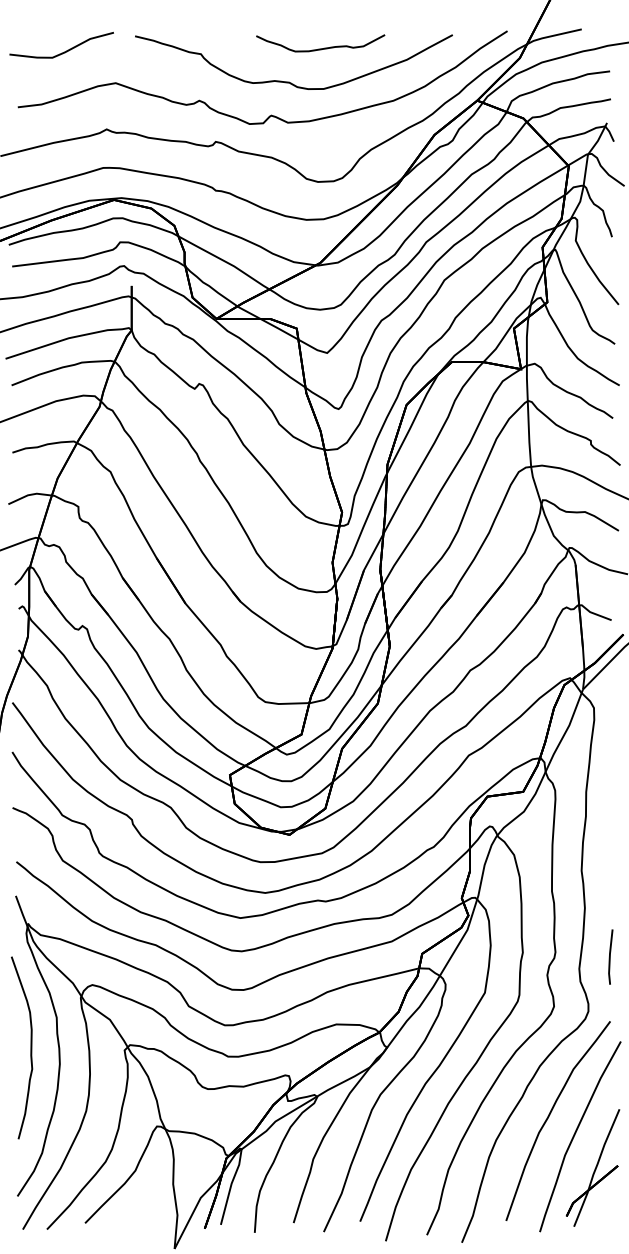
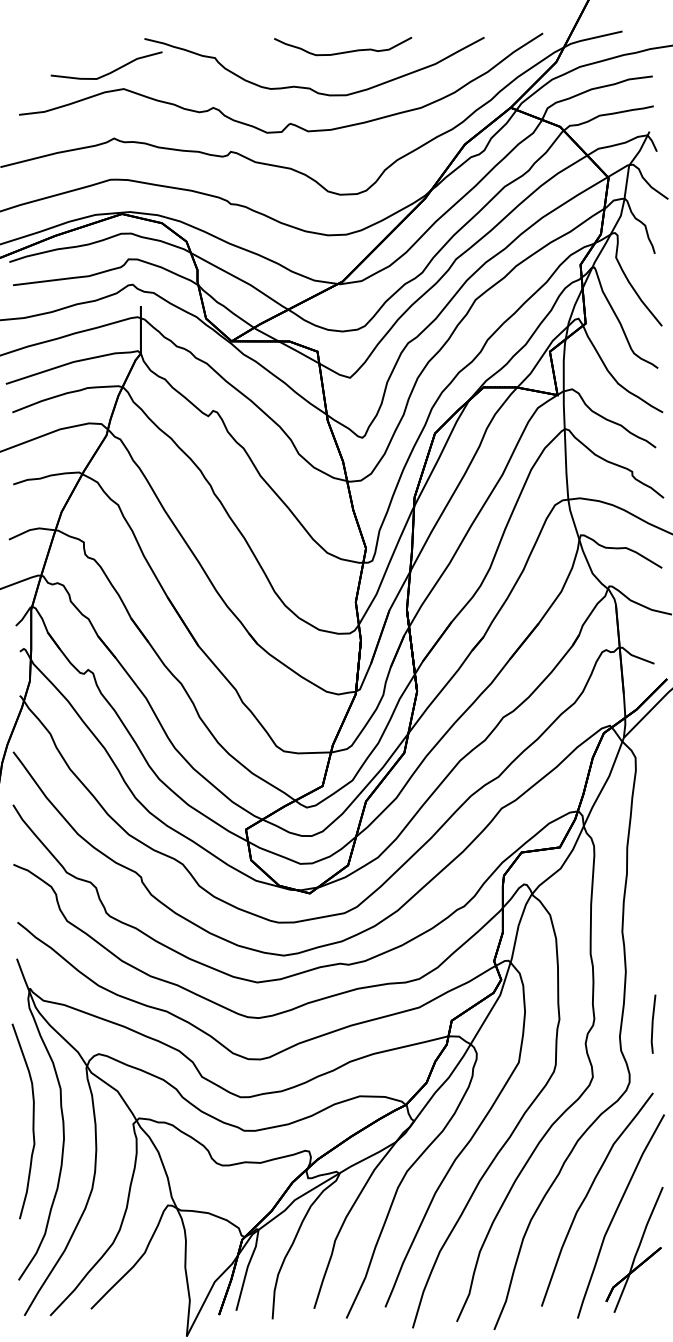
curve: (64, 51) -> (109, 72), moved

